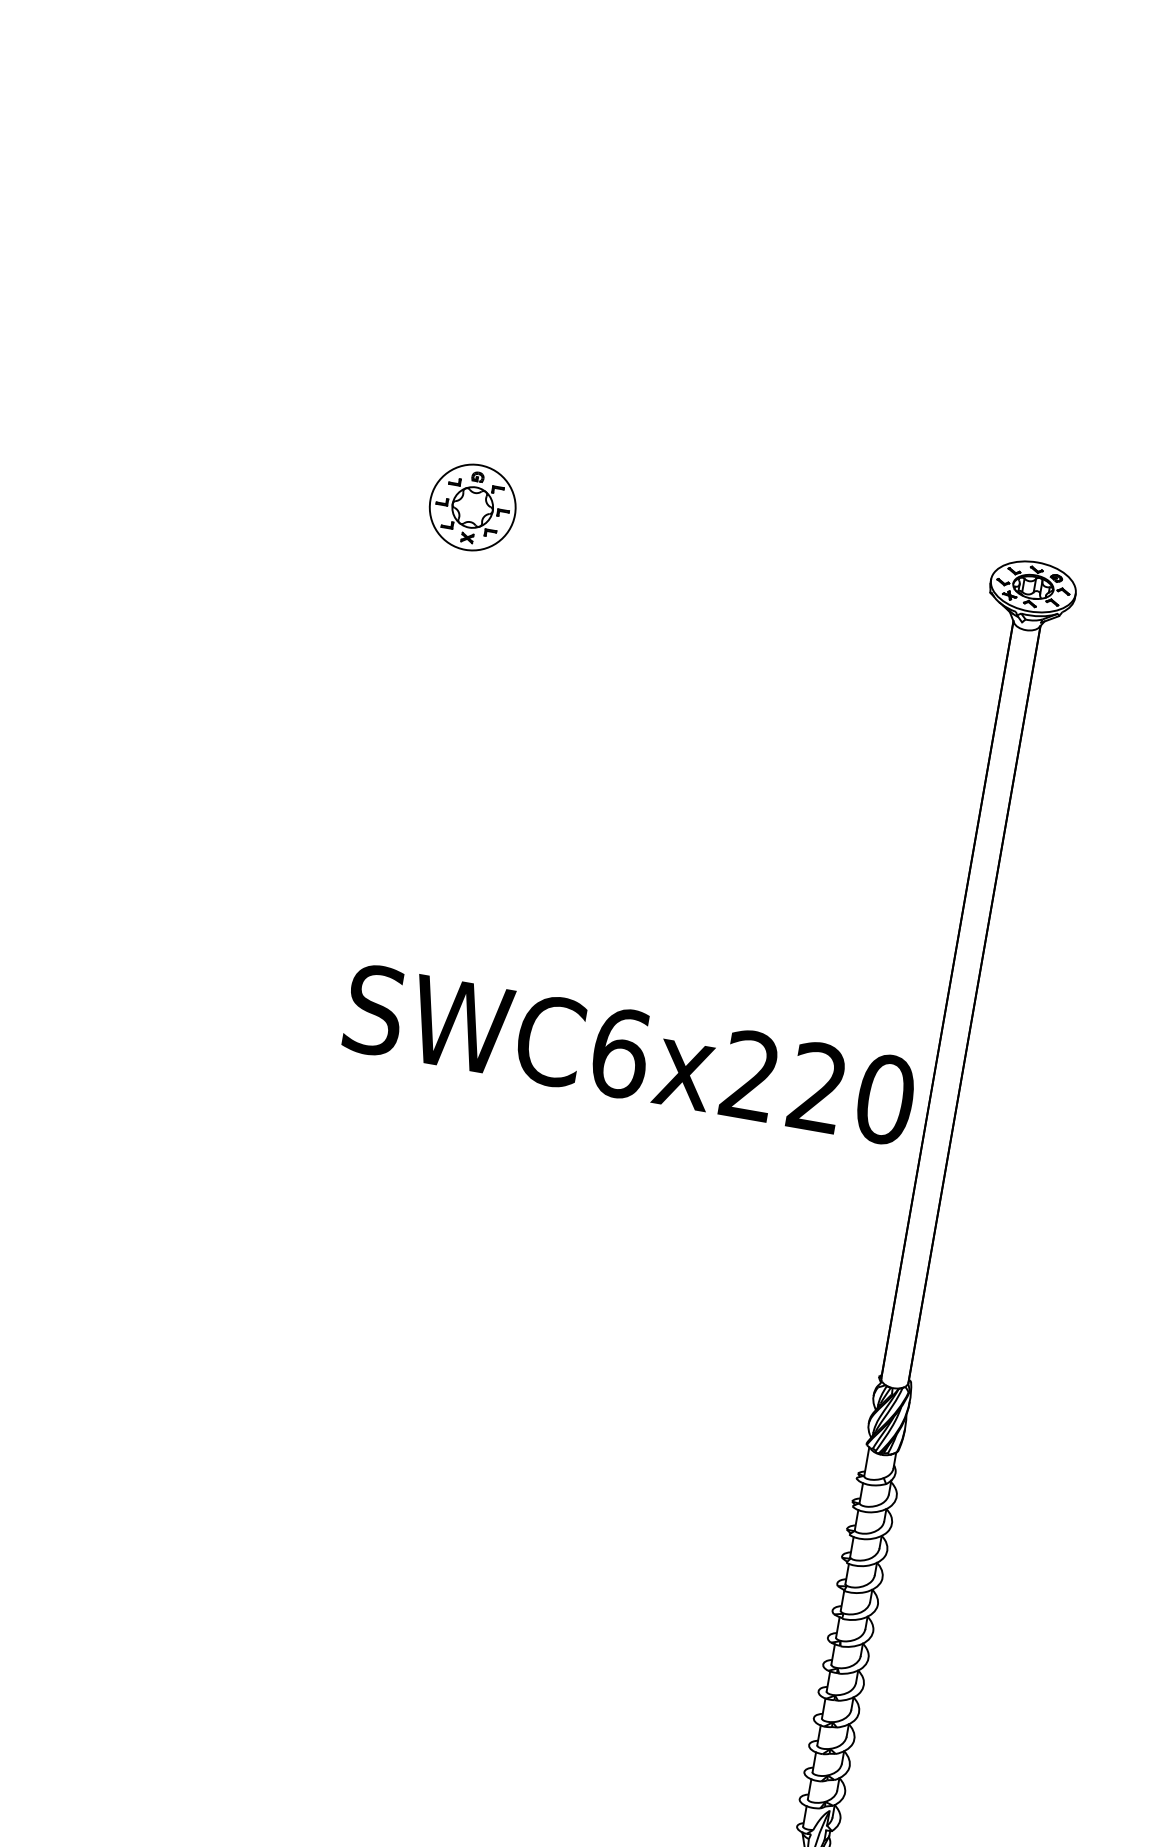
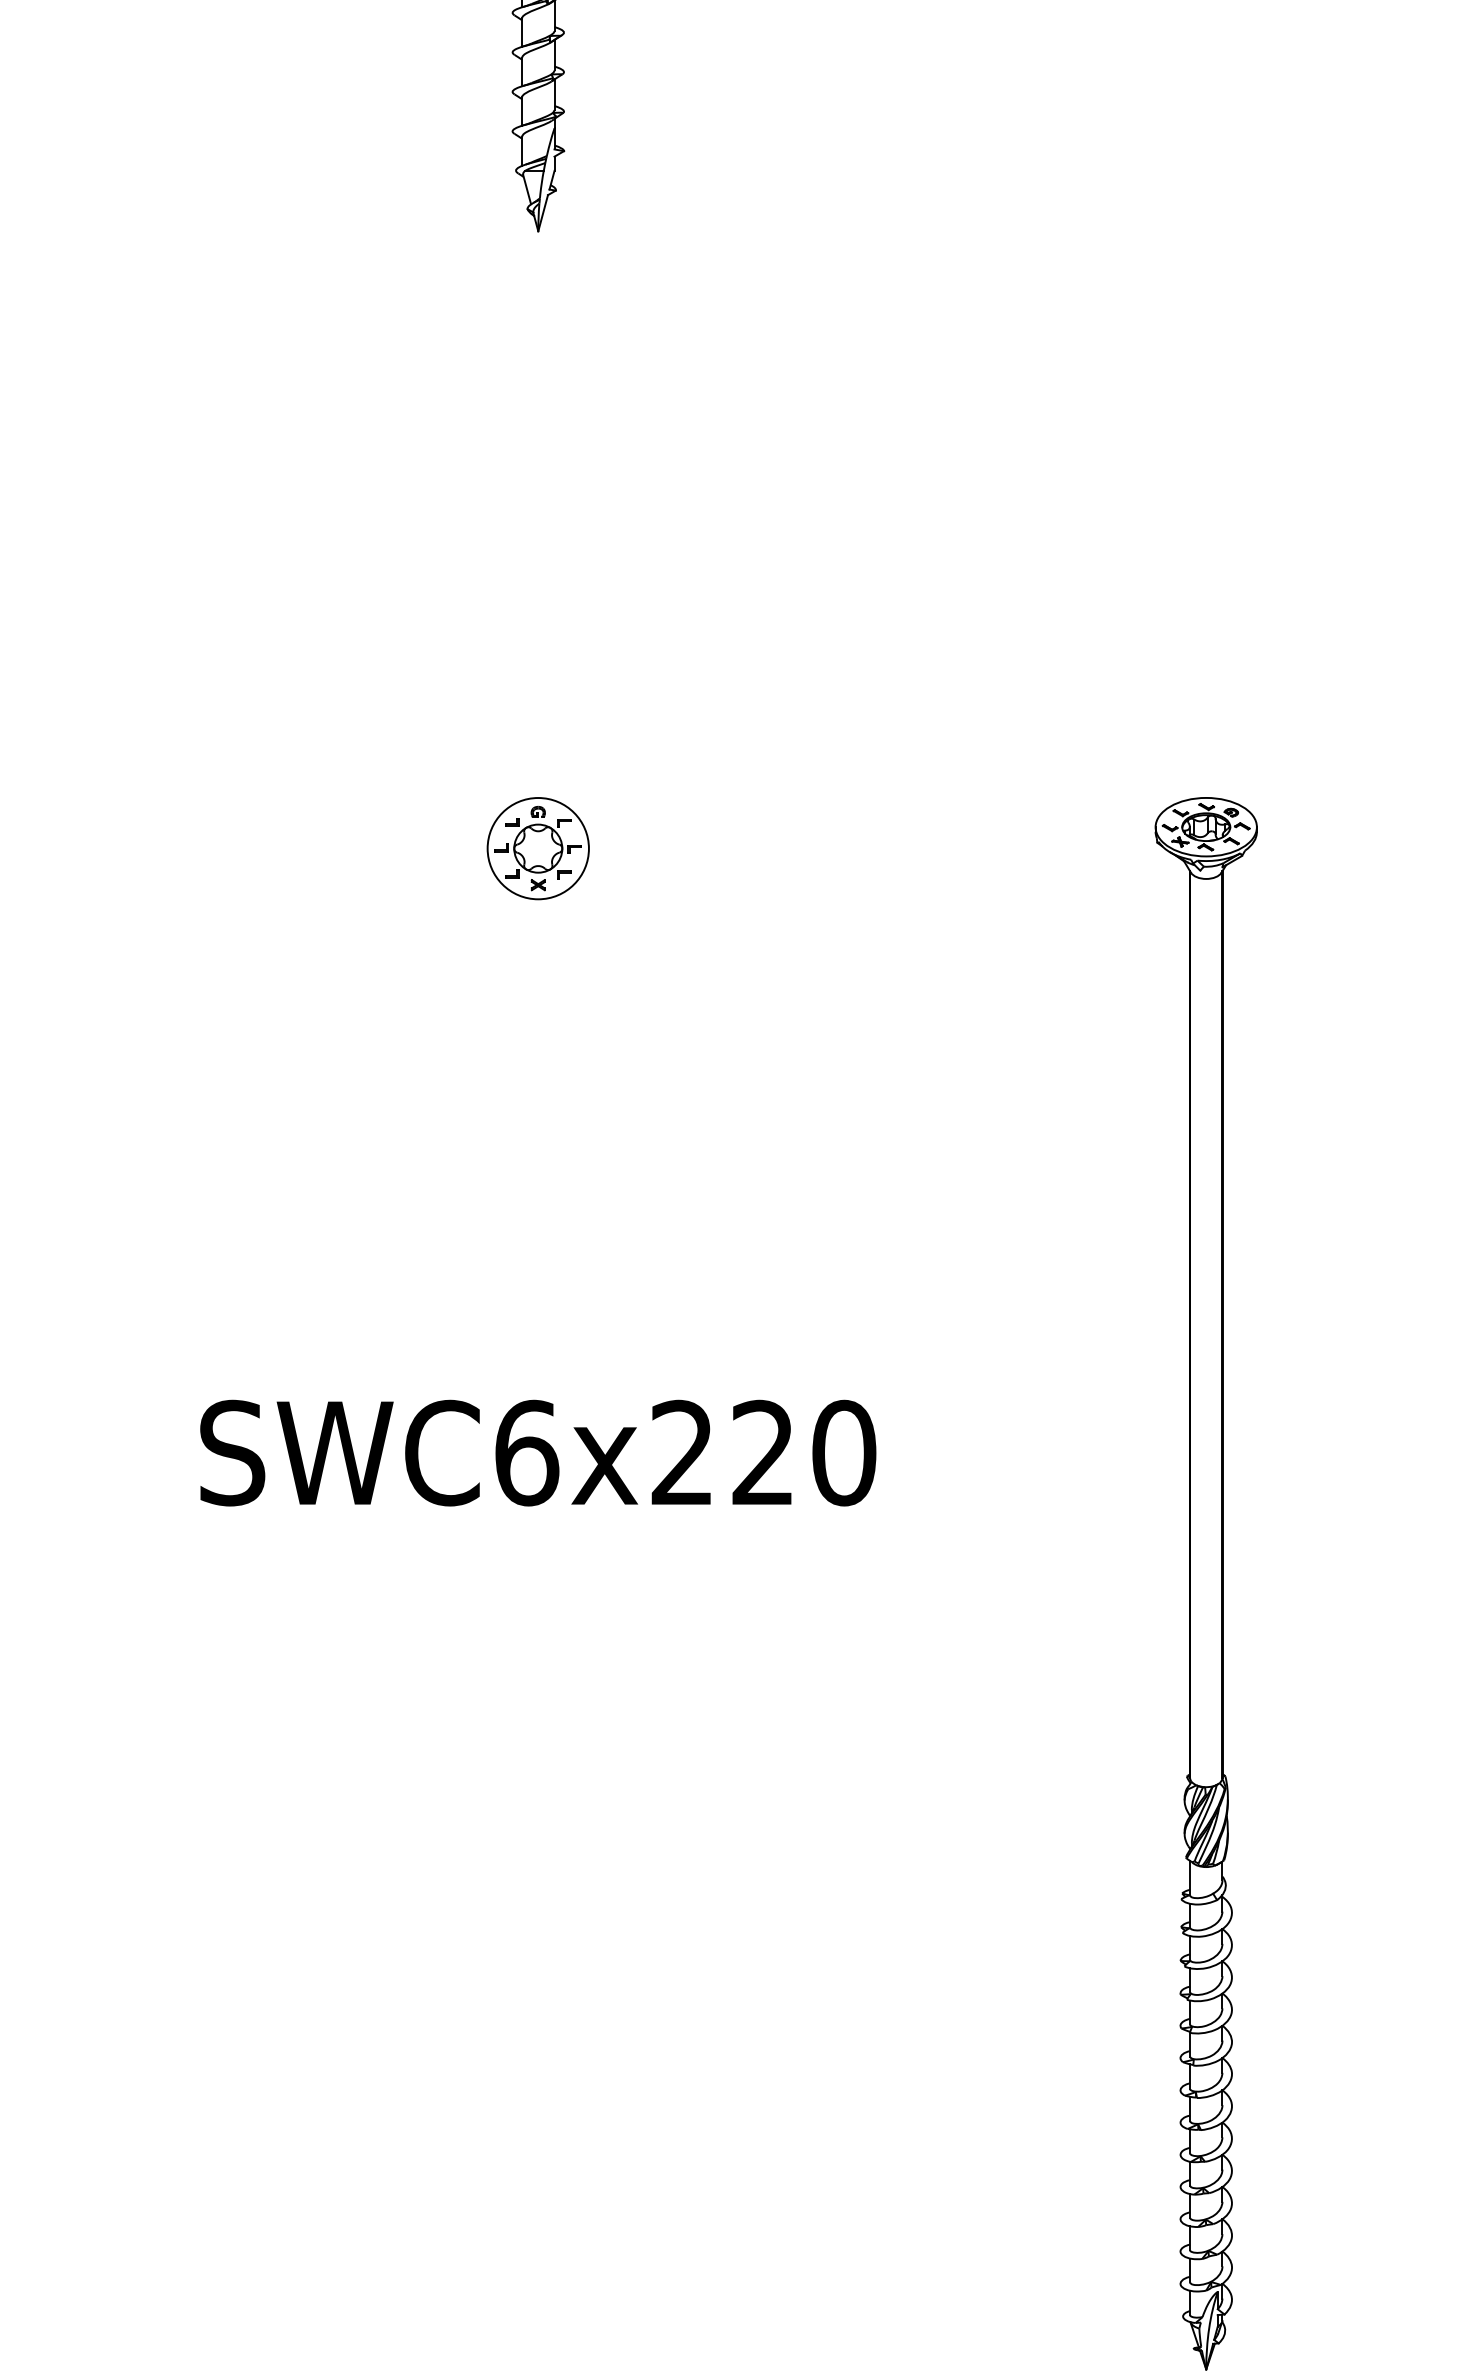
text: (630, 1054) -> (538, 1452), moved

